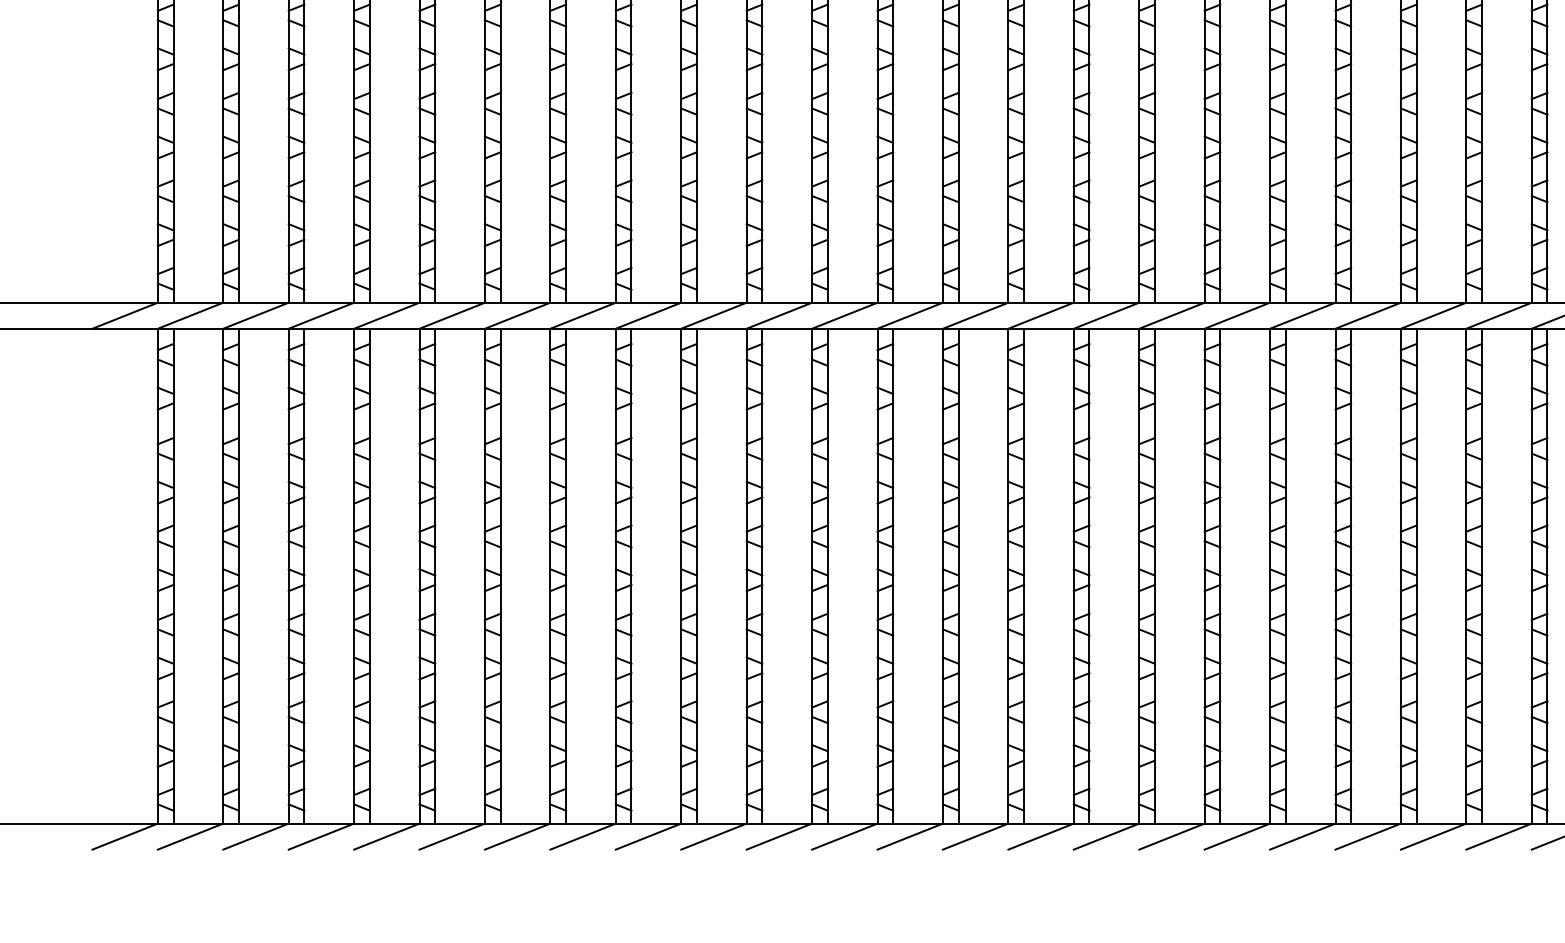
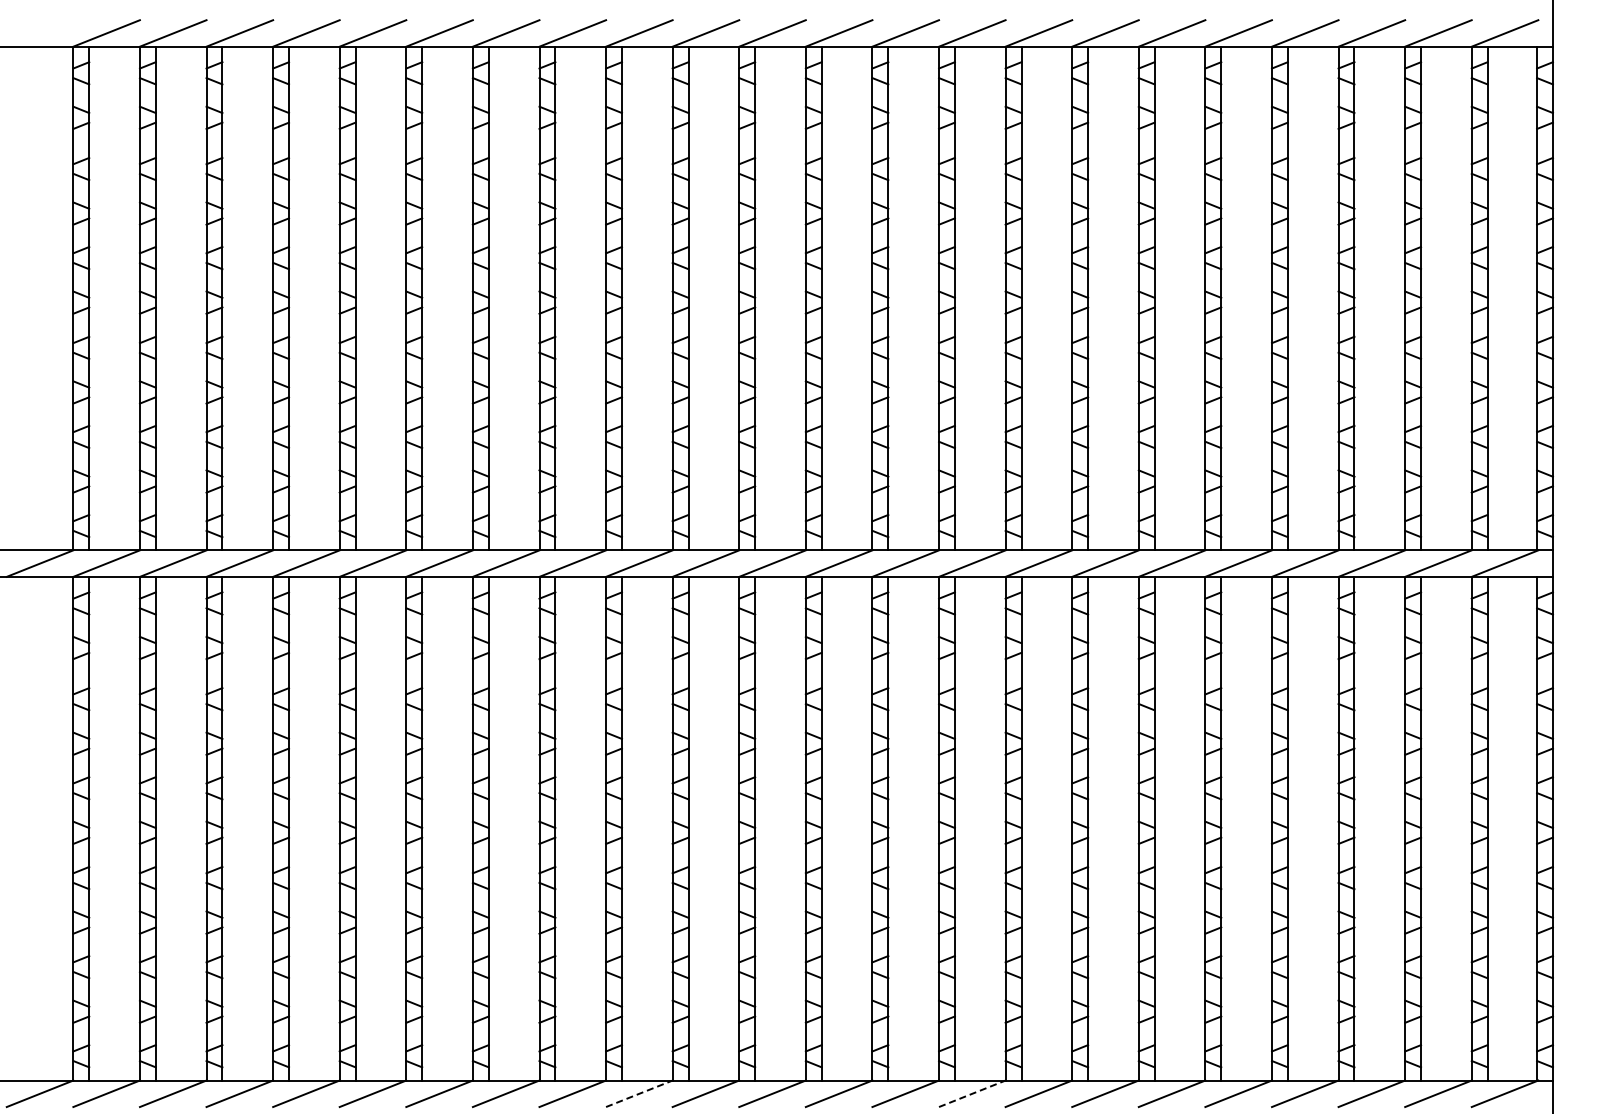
line: (714, 836) -> (639, 1093), solid -> dashed
line: (1041, 836) -> (972, 1093), solid -> dashed

